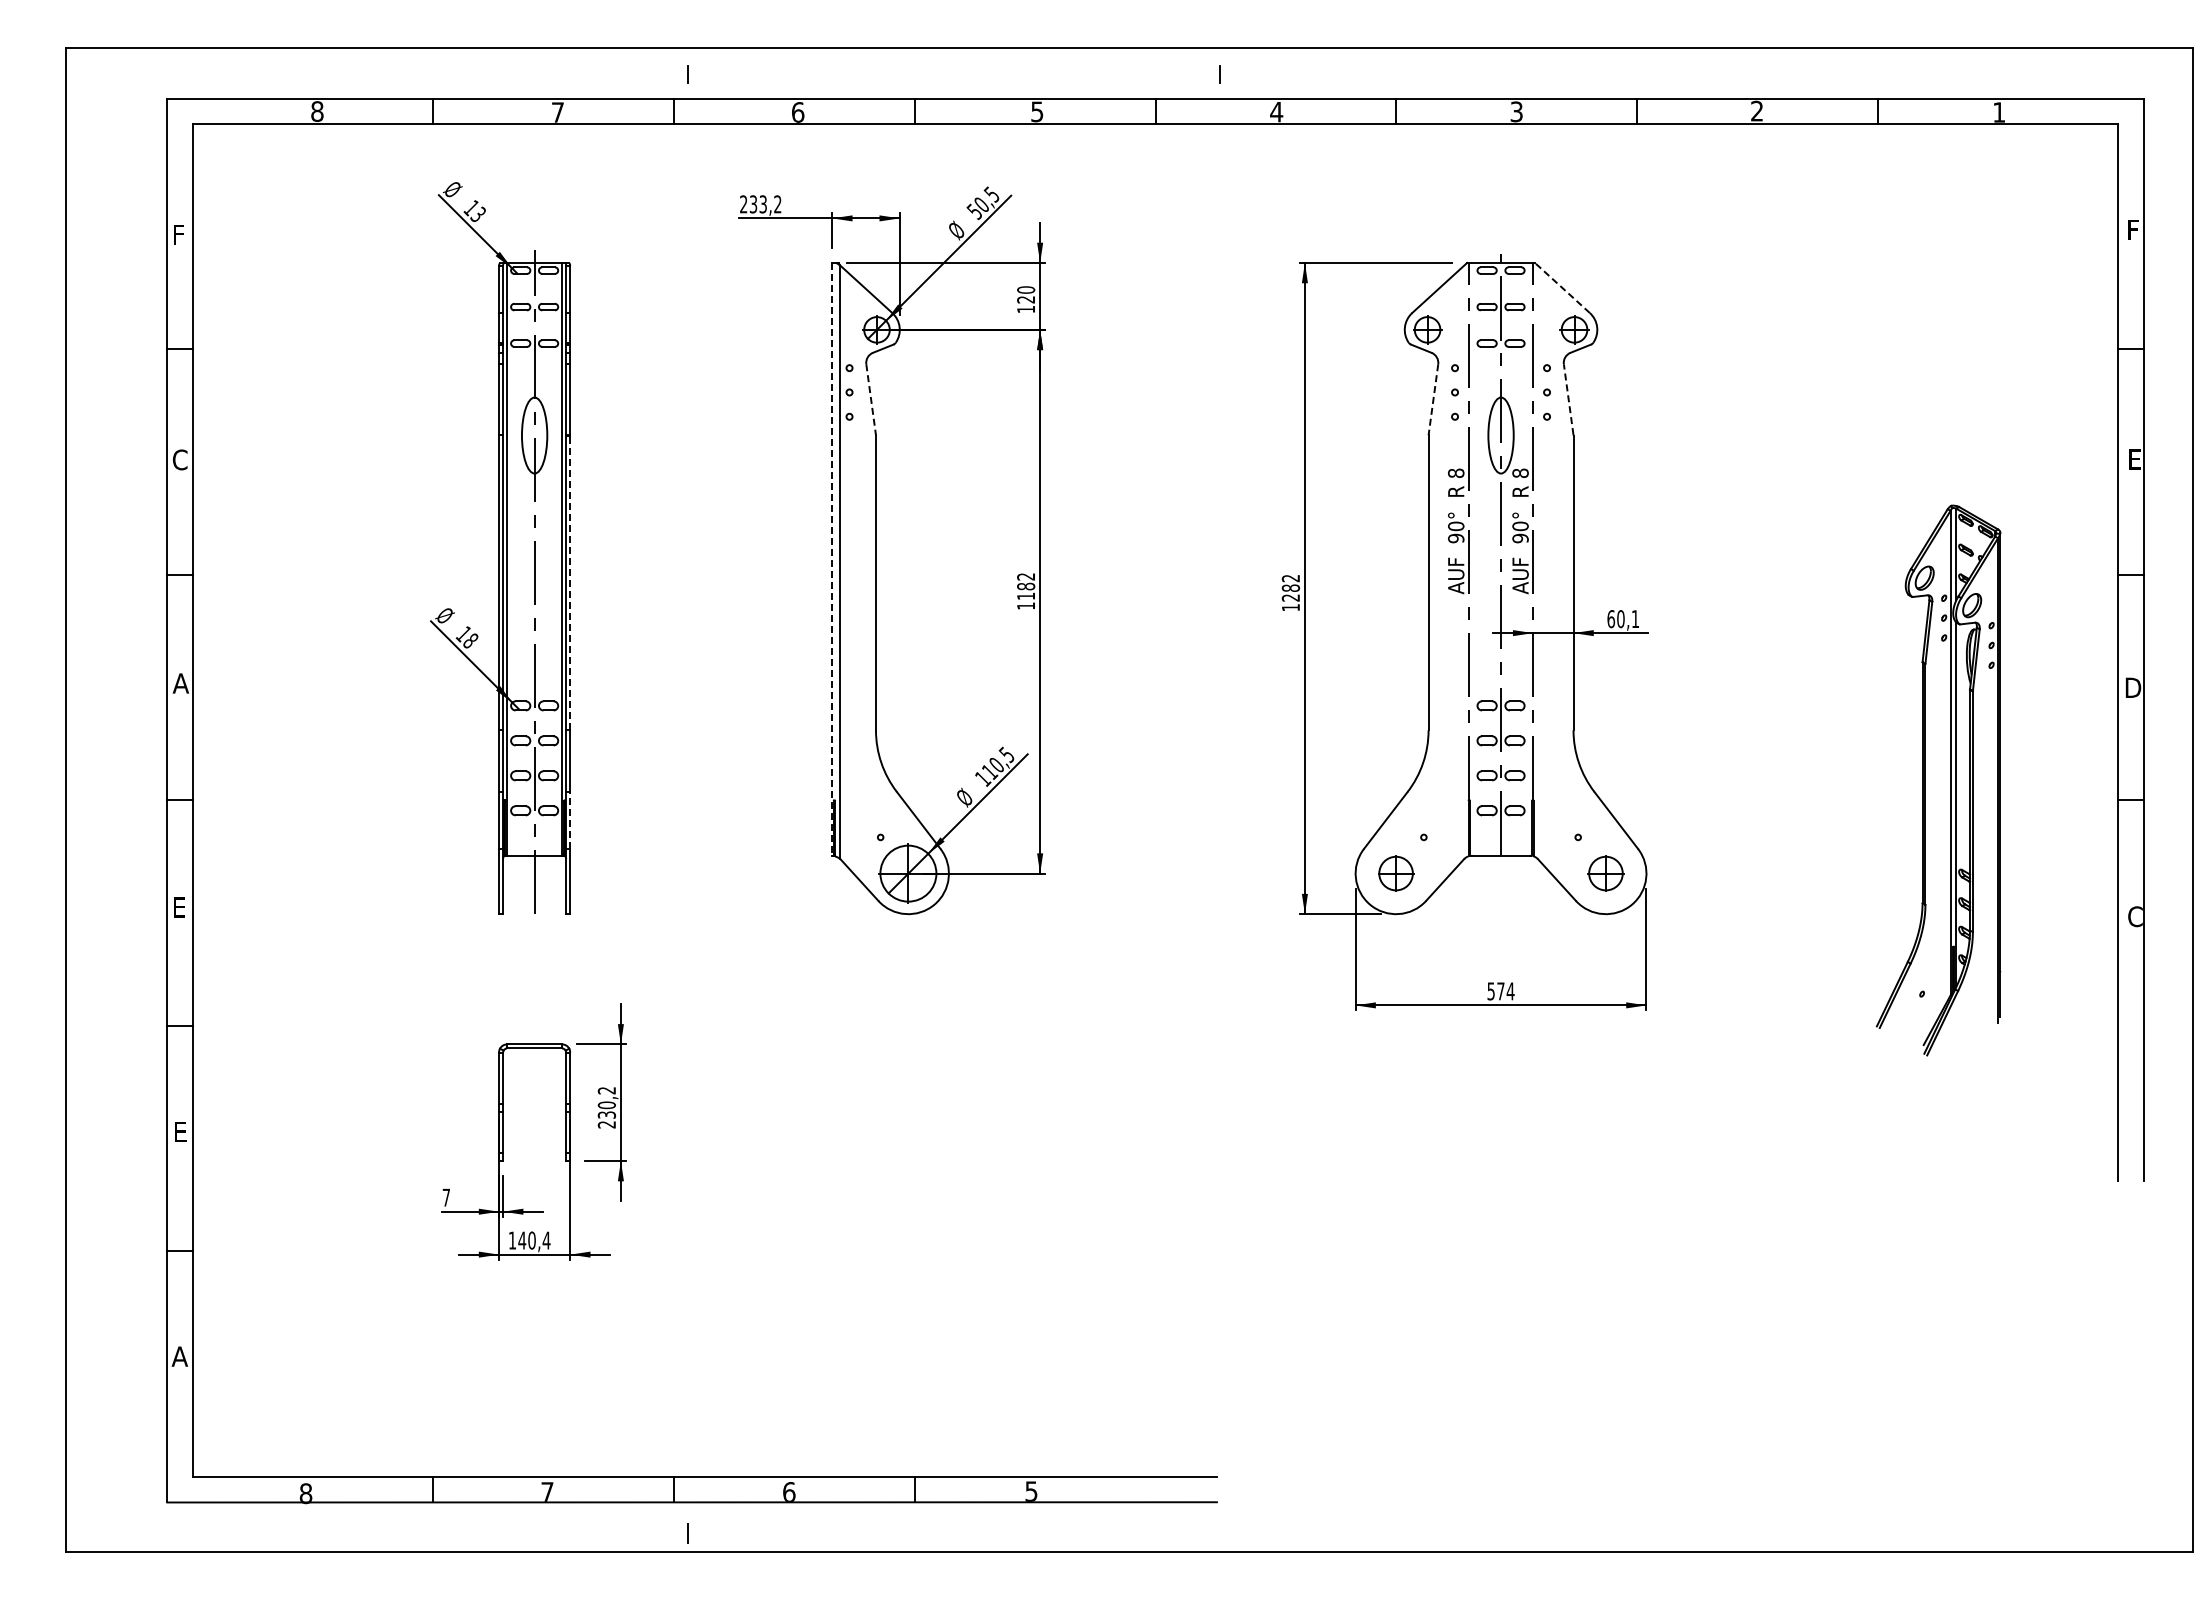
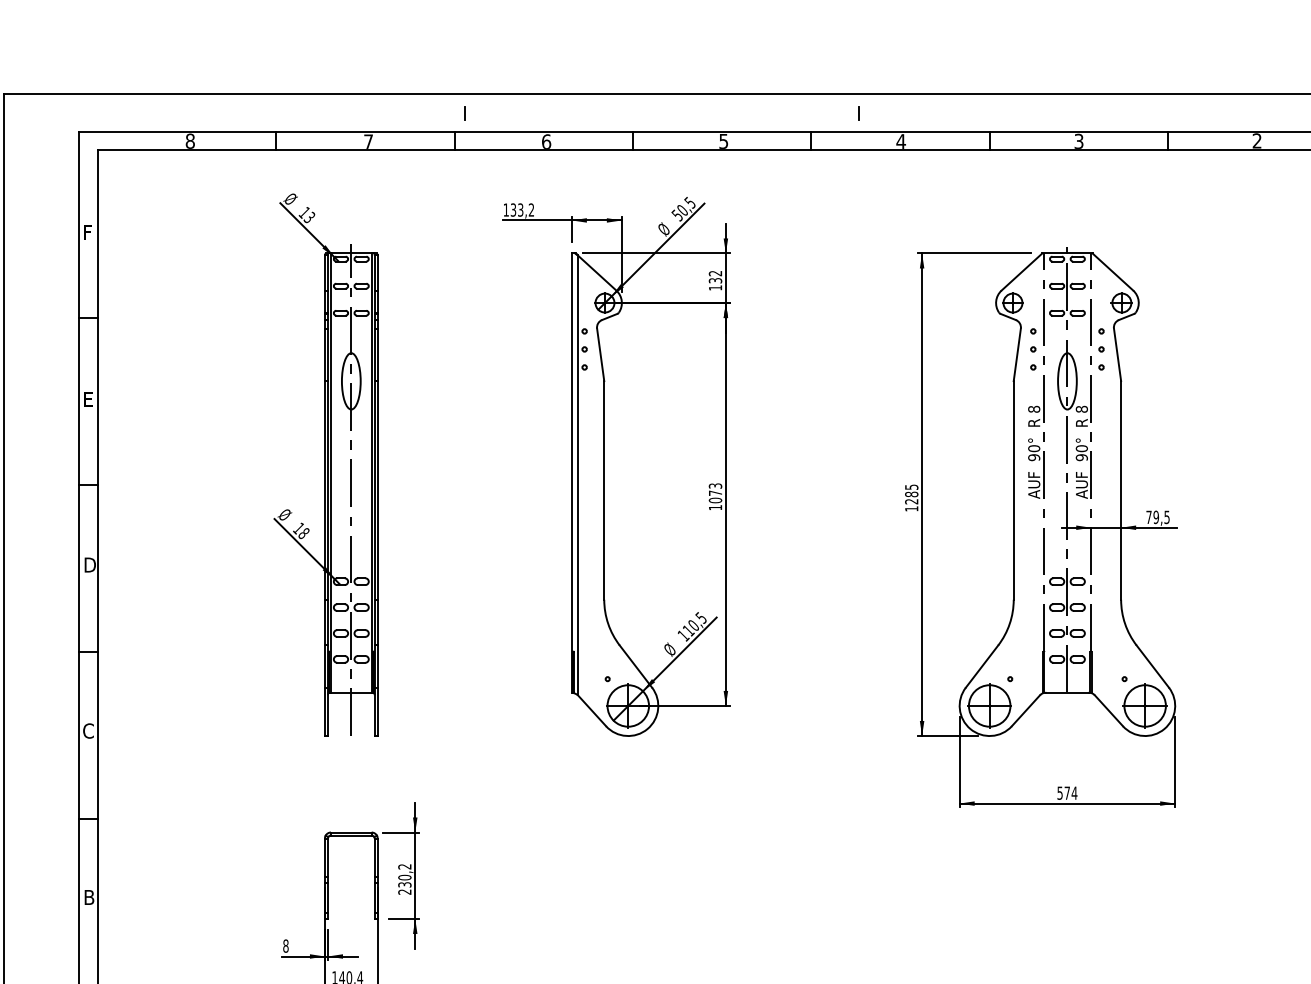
text: (743, 204) -> (506, 210), 233,2 -> 133,2
line: (1562, 287) -> (1112, 271), dashed -> solid
text: (1026, 294) -> (715, 276), 120 -> 132
line: (871, 399) -> (600, 354), dashed -> solid
line: (1433, 399) -> (1017, 354), dashed -> solid
line: (1568, 399) -> (1117, 354), dashed -> solid
text: (179, 459) -> (88, 399), C -> E
line: (832, 559) -> (572, 473), dashed -> solid
text: (1290, 578) -> (911, 487), 1282 -> 1285
line: (570, 582) -> (377, 490), dashed -> solid
text: (1026, 586) -> (715, 493), 1182 -> 1073
text: (1623, 619) -> (1158, 517), 60,1 -> 79,5
text: (181, 683) -> (89, 565), A -> D
line: (570, 820) -> (377, 666), dashed -> solid
part: (1395, 873) -> (989, 705), size x1.67
part: (1605, 873) -> (1144, 705), size x1.67
text: (179, 907) -> (88, 731), E -> C
text: (180, 1132) -> (88, 897), E -> B
text: (446, 1197) -> (286, 945), 7 -> 8

